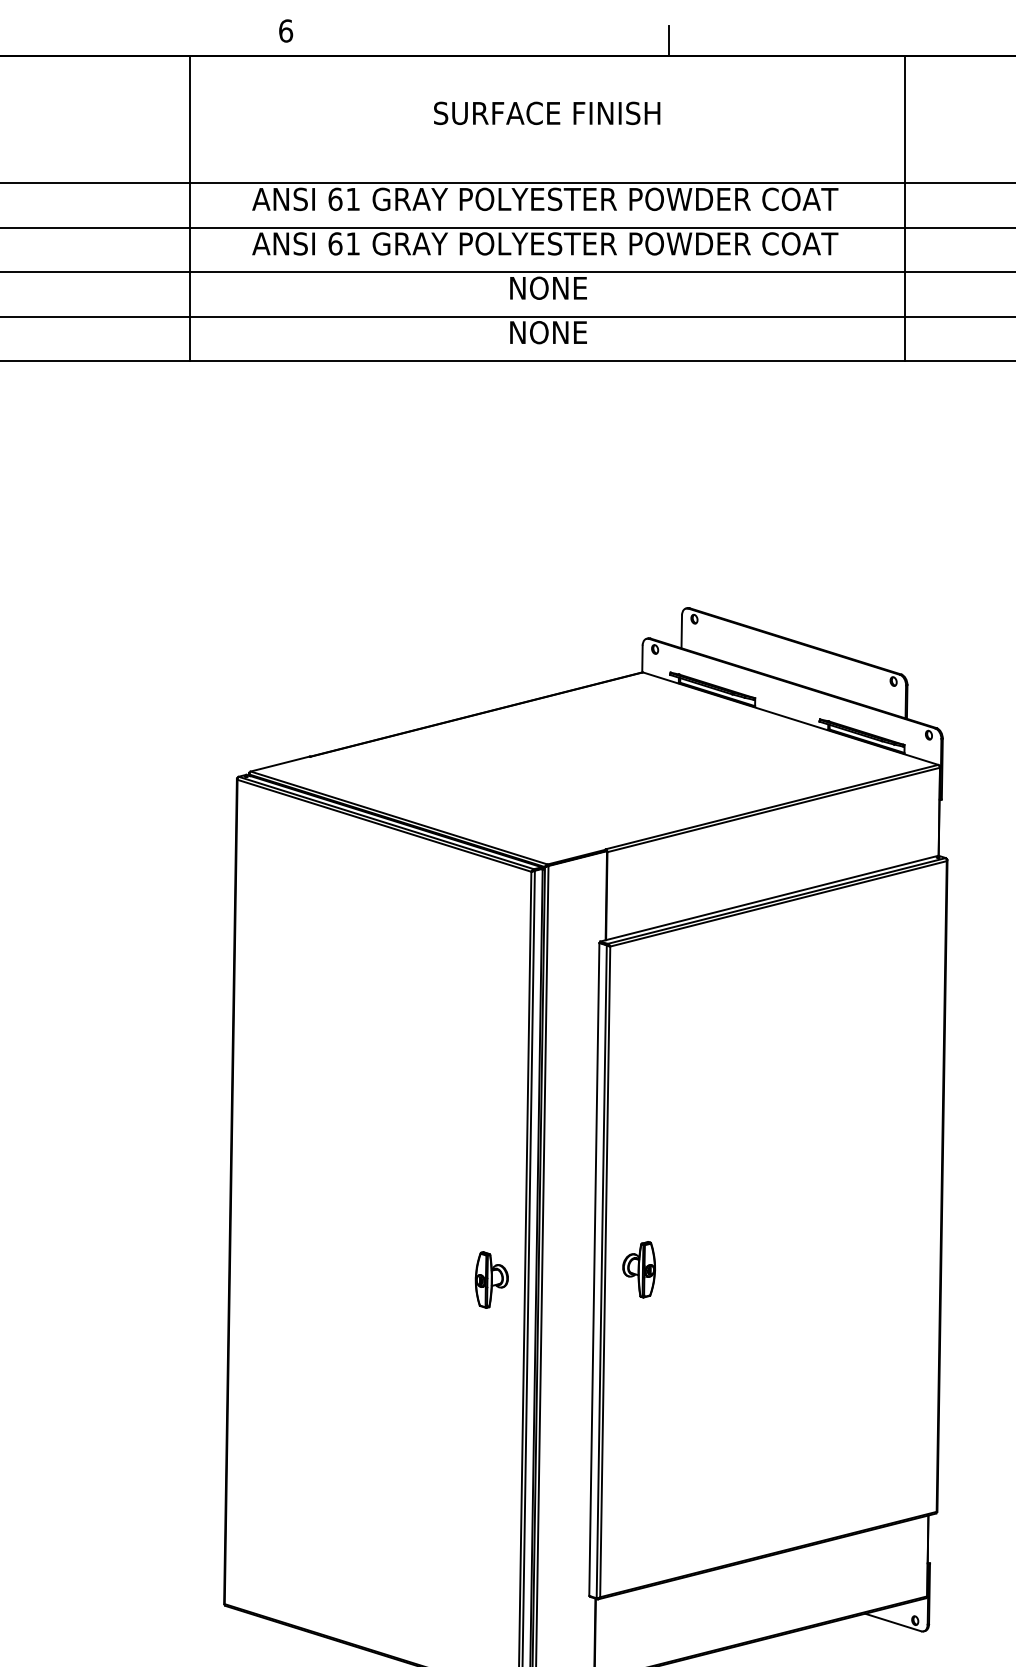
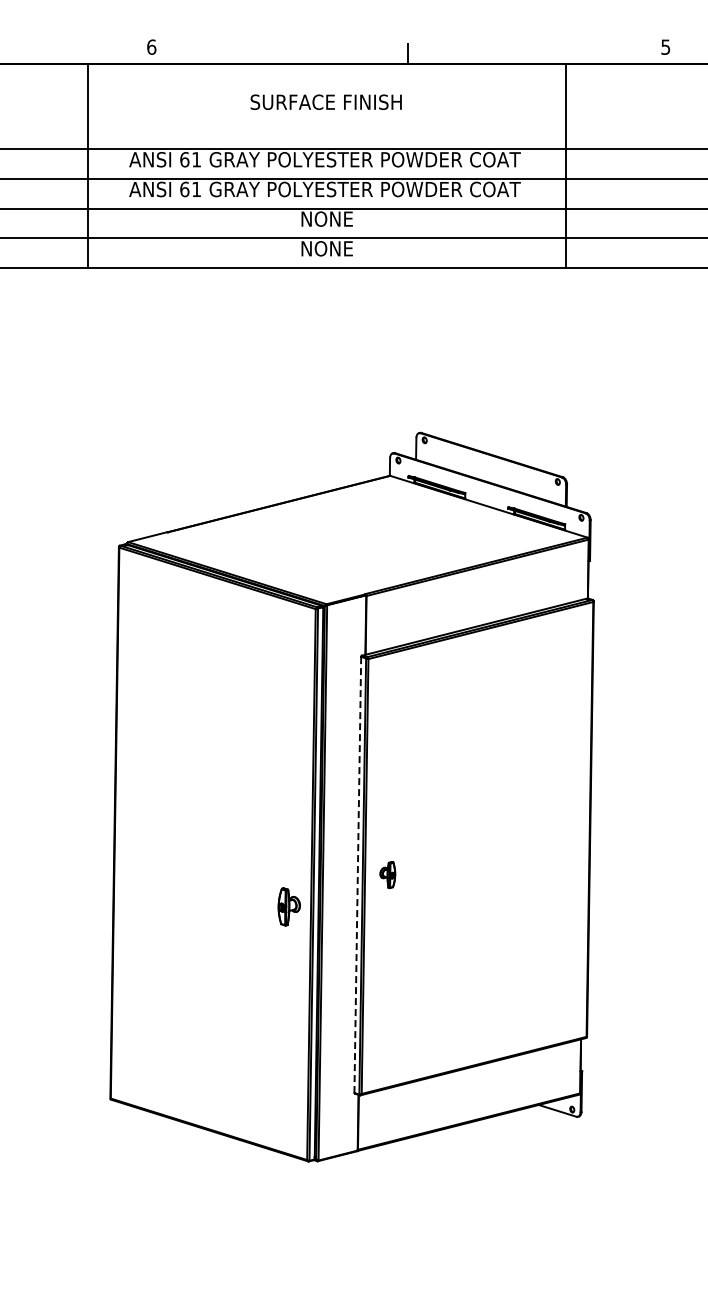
line: (593, 1268) -> (357, 874), solid -> dashed
part: (638, 1268) -> (387, 874), size x0.7
part: (490, 1279) -> (288, 906), moved

